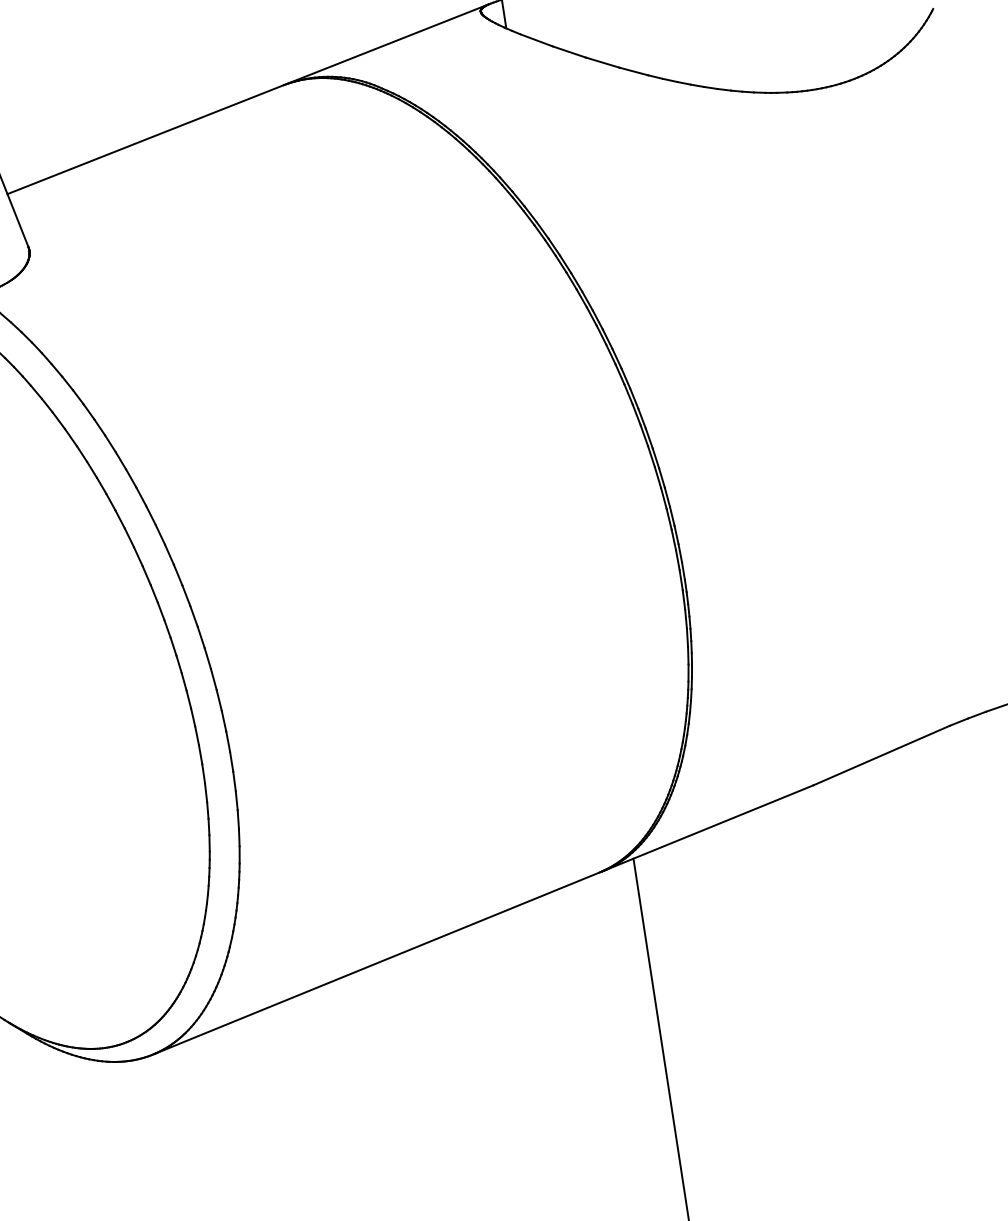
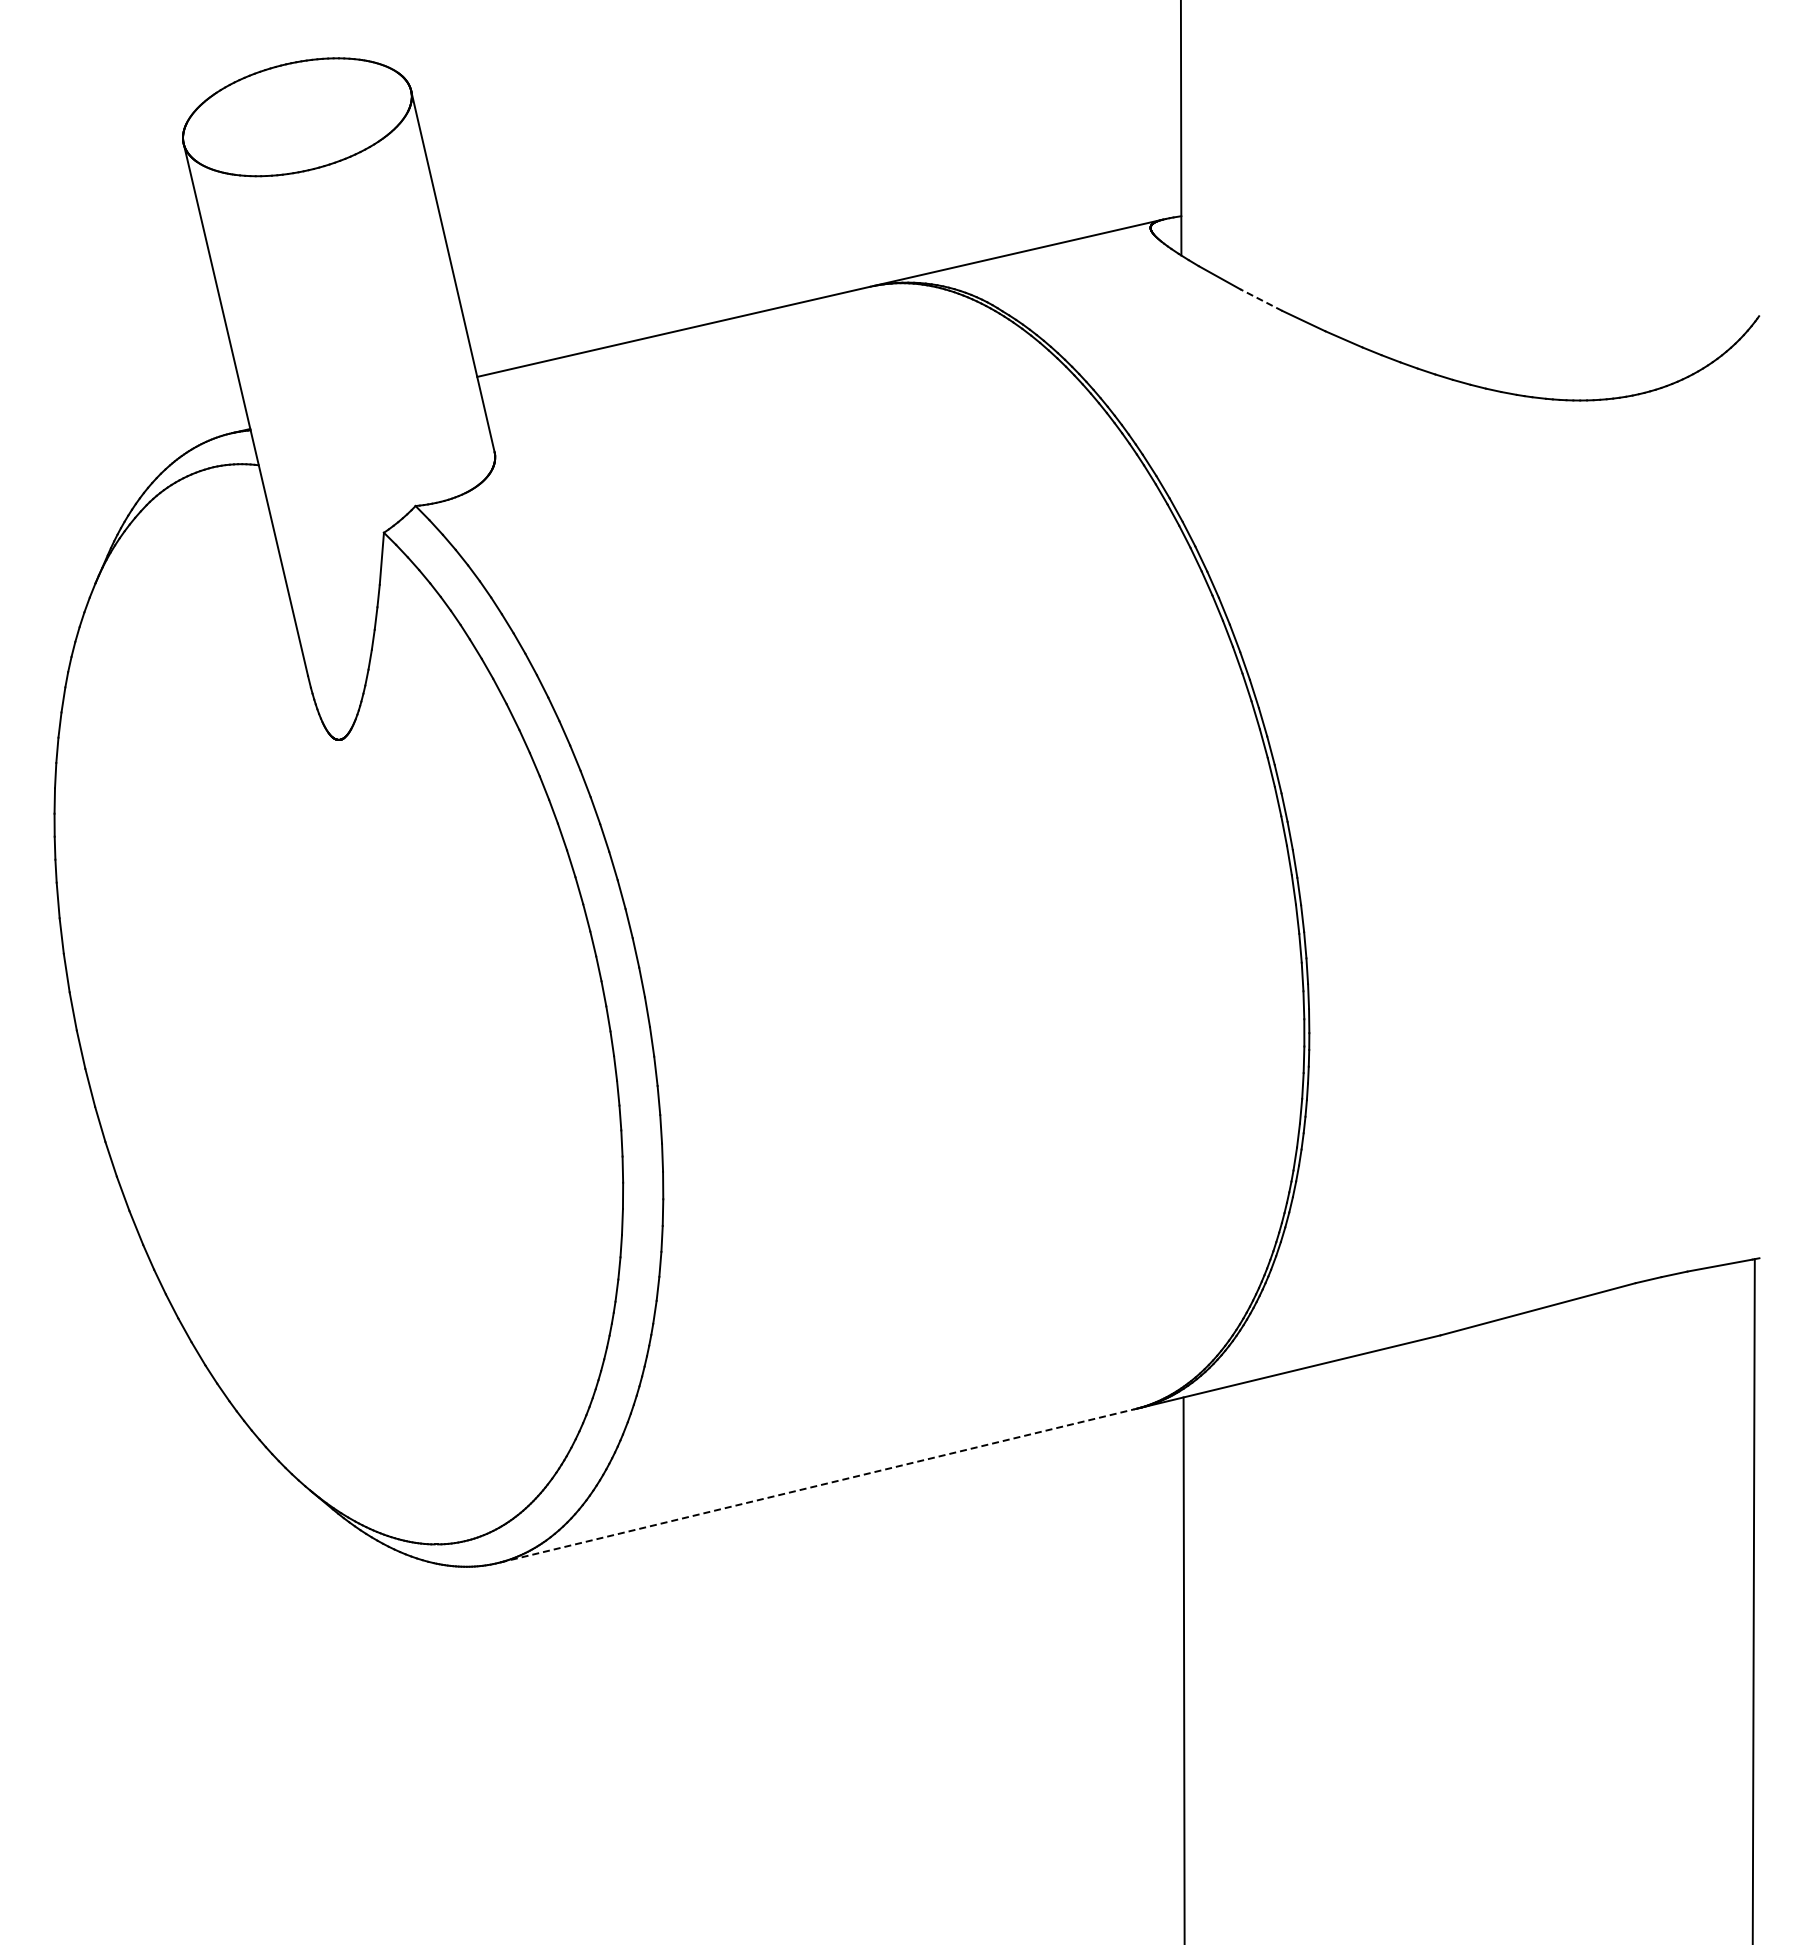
line: (569, 52) -> (1261, 300), solid -> dashed
line: (376, 963) -> (817, 1485), solid -> dashed

